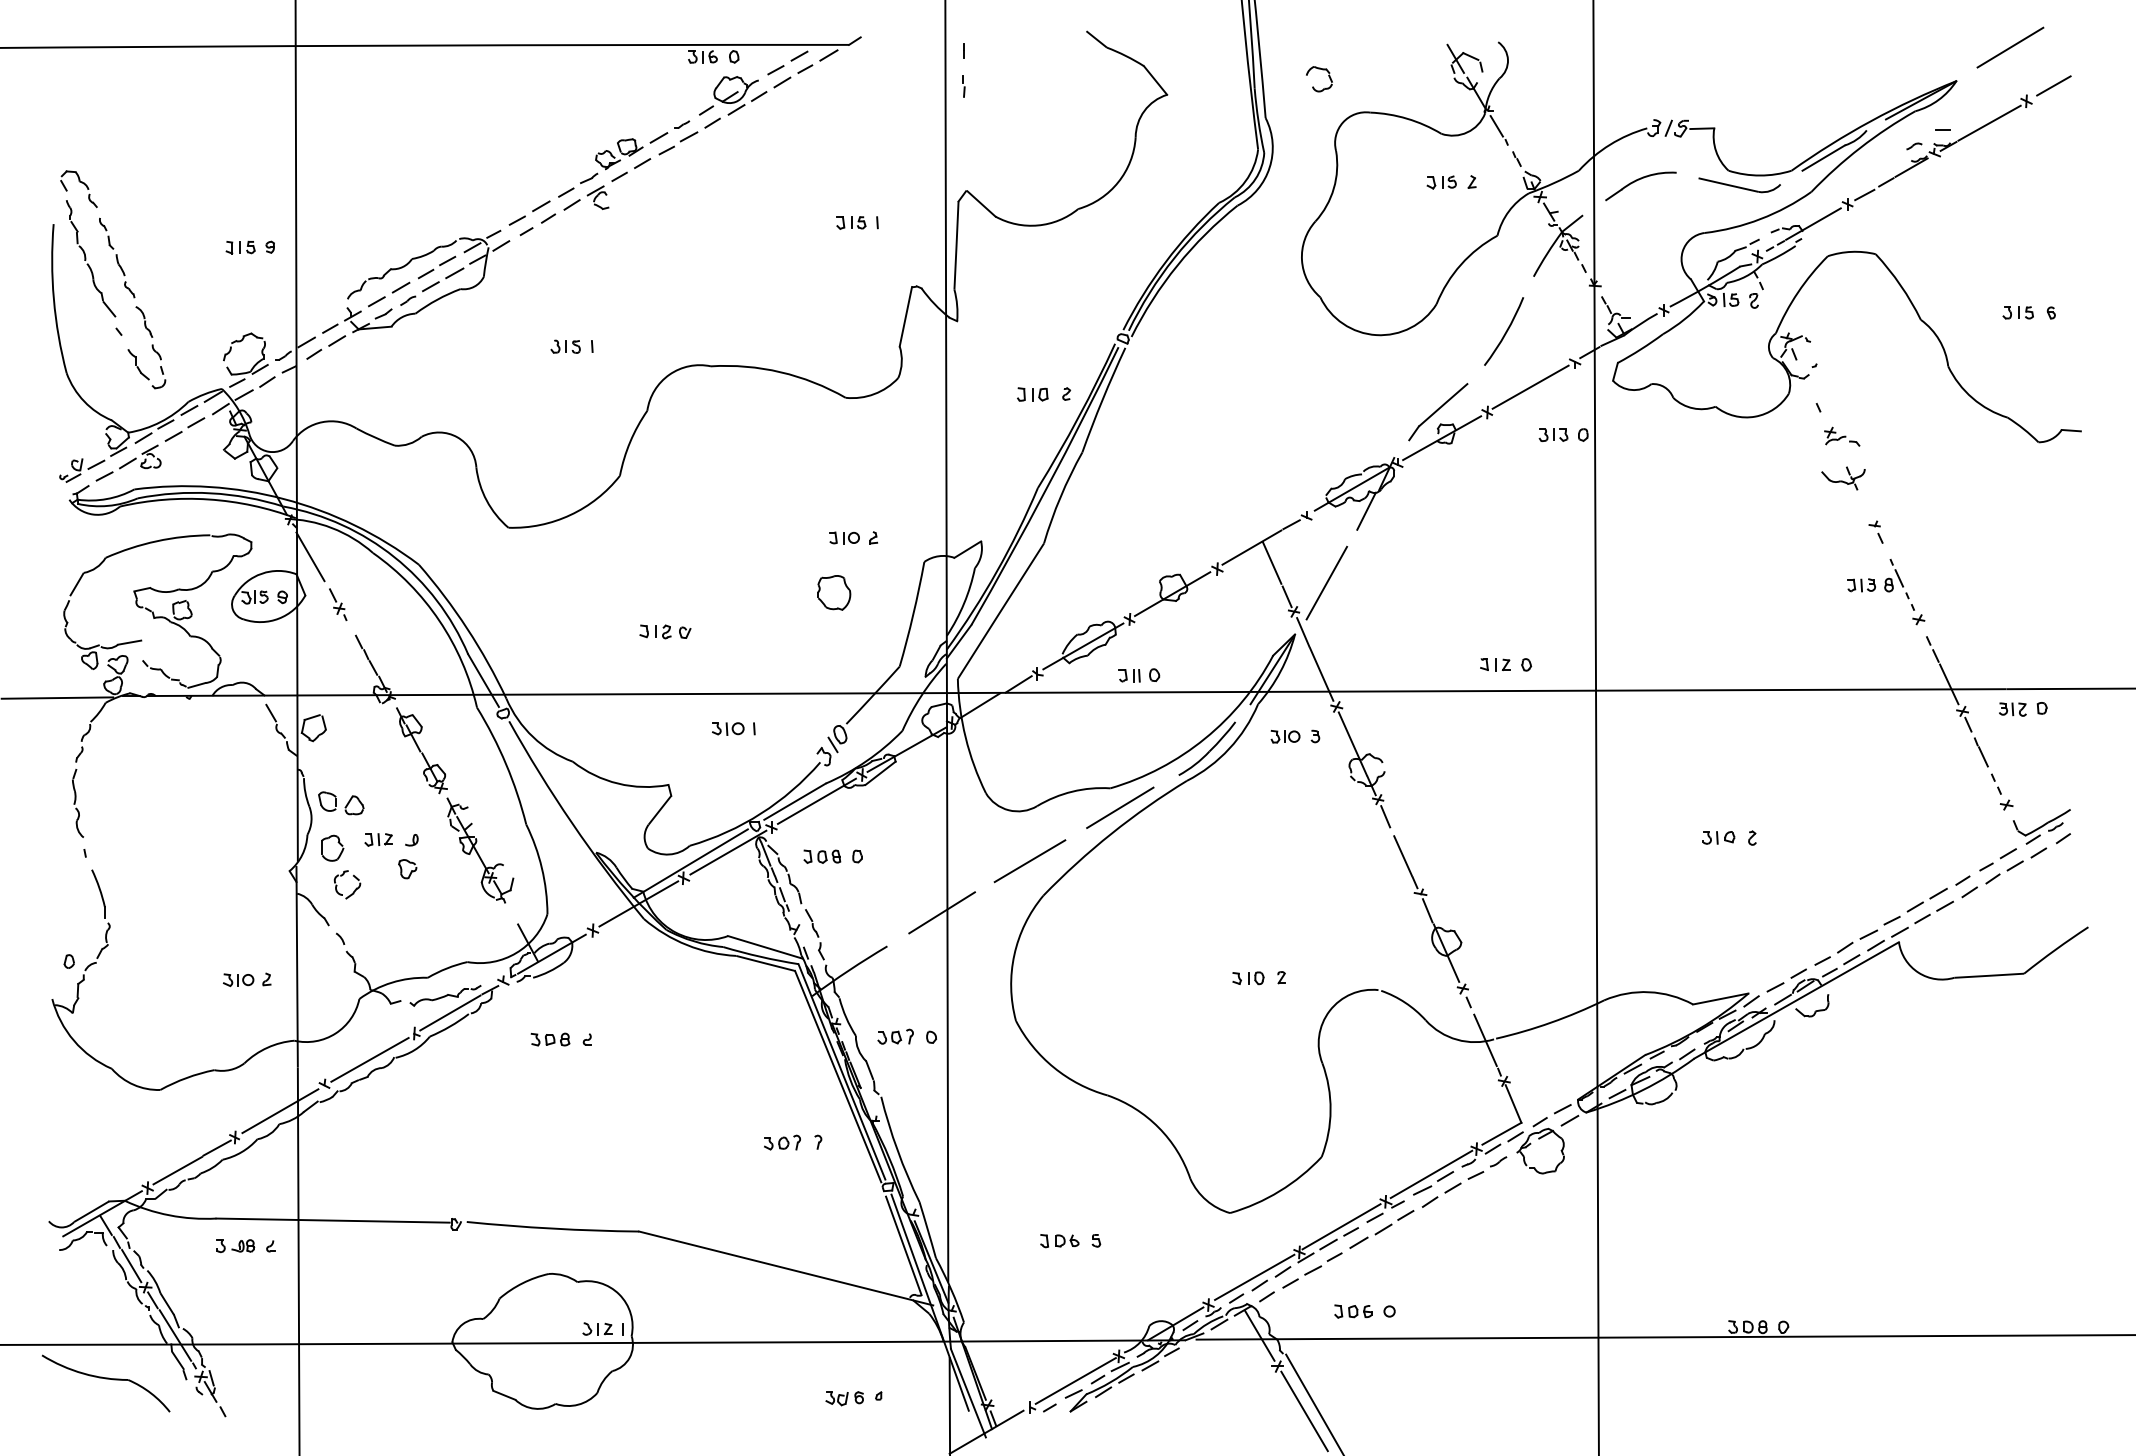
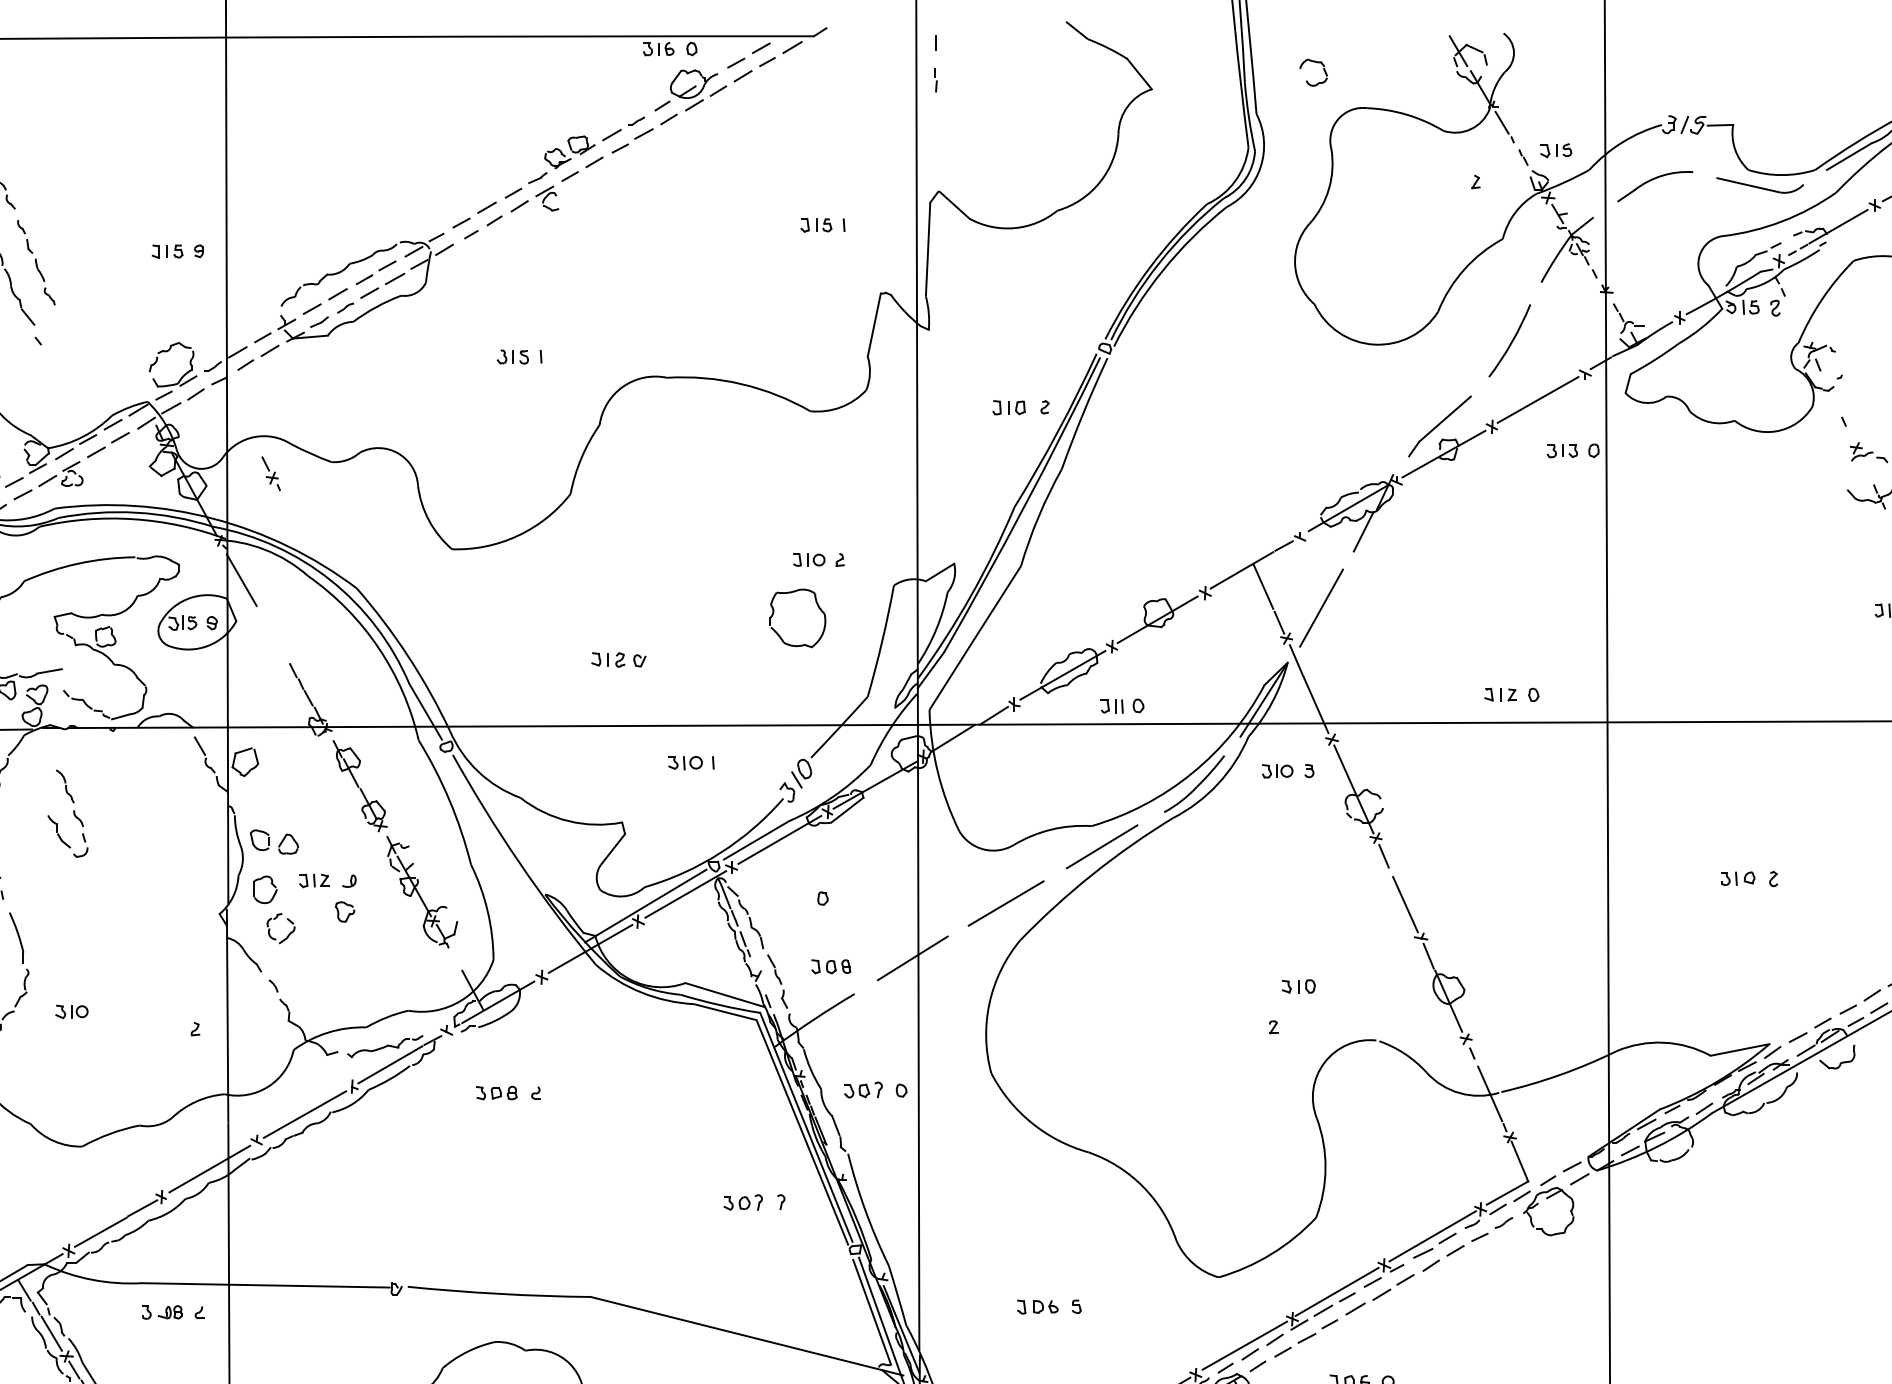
part: (1441, 182) -> (1555, 150), moved
part: (146, 347) -> (67, 813), moved
part: (834, 592) -> (798, 618), size x1.6
part: (338, 604) -> (271, 473), moved
part: (822, 856) -> (831, 966), moved
part: (1248, 978) -> (1298, 986), moved
part: (238, 979) -> (71, 1011), moved

